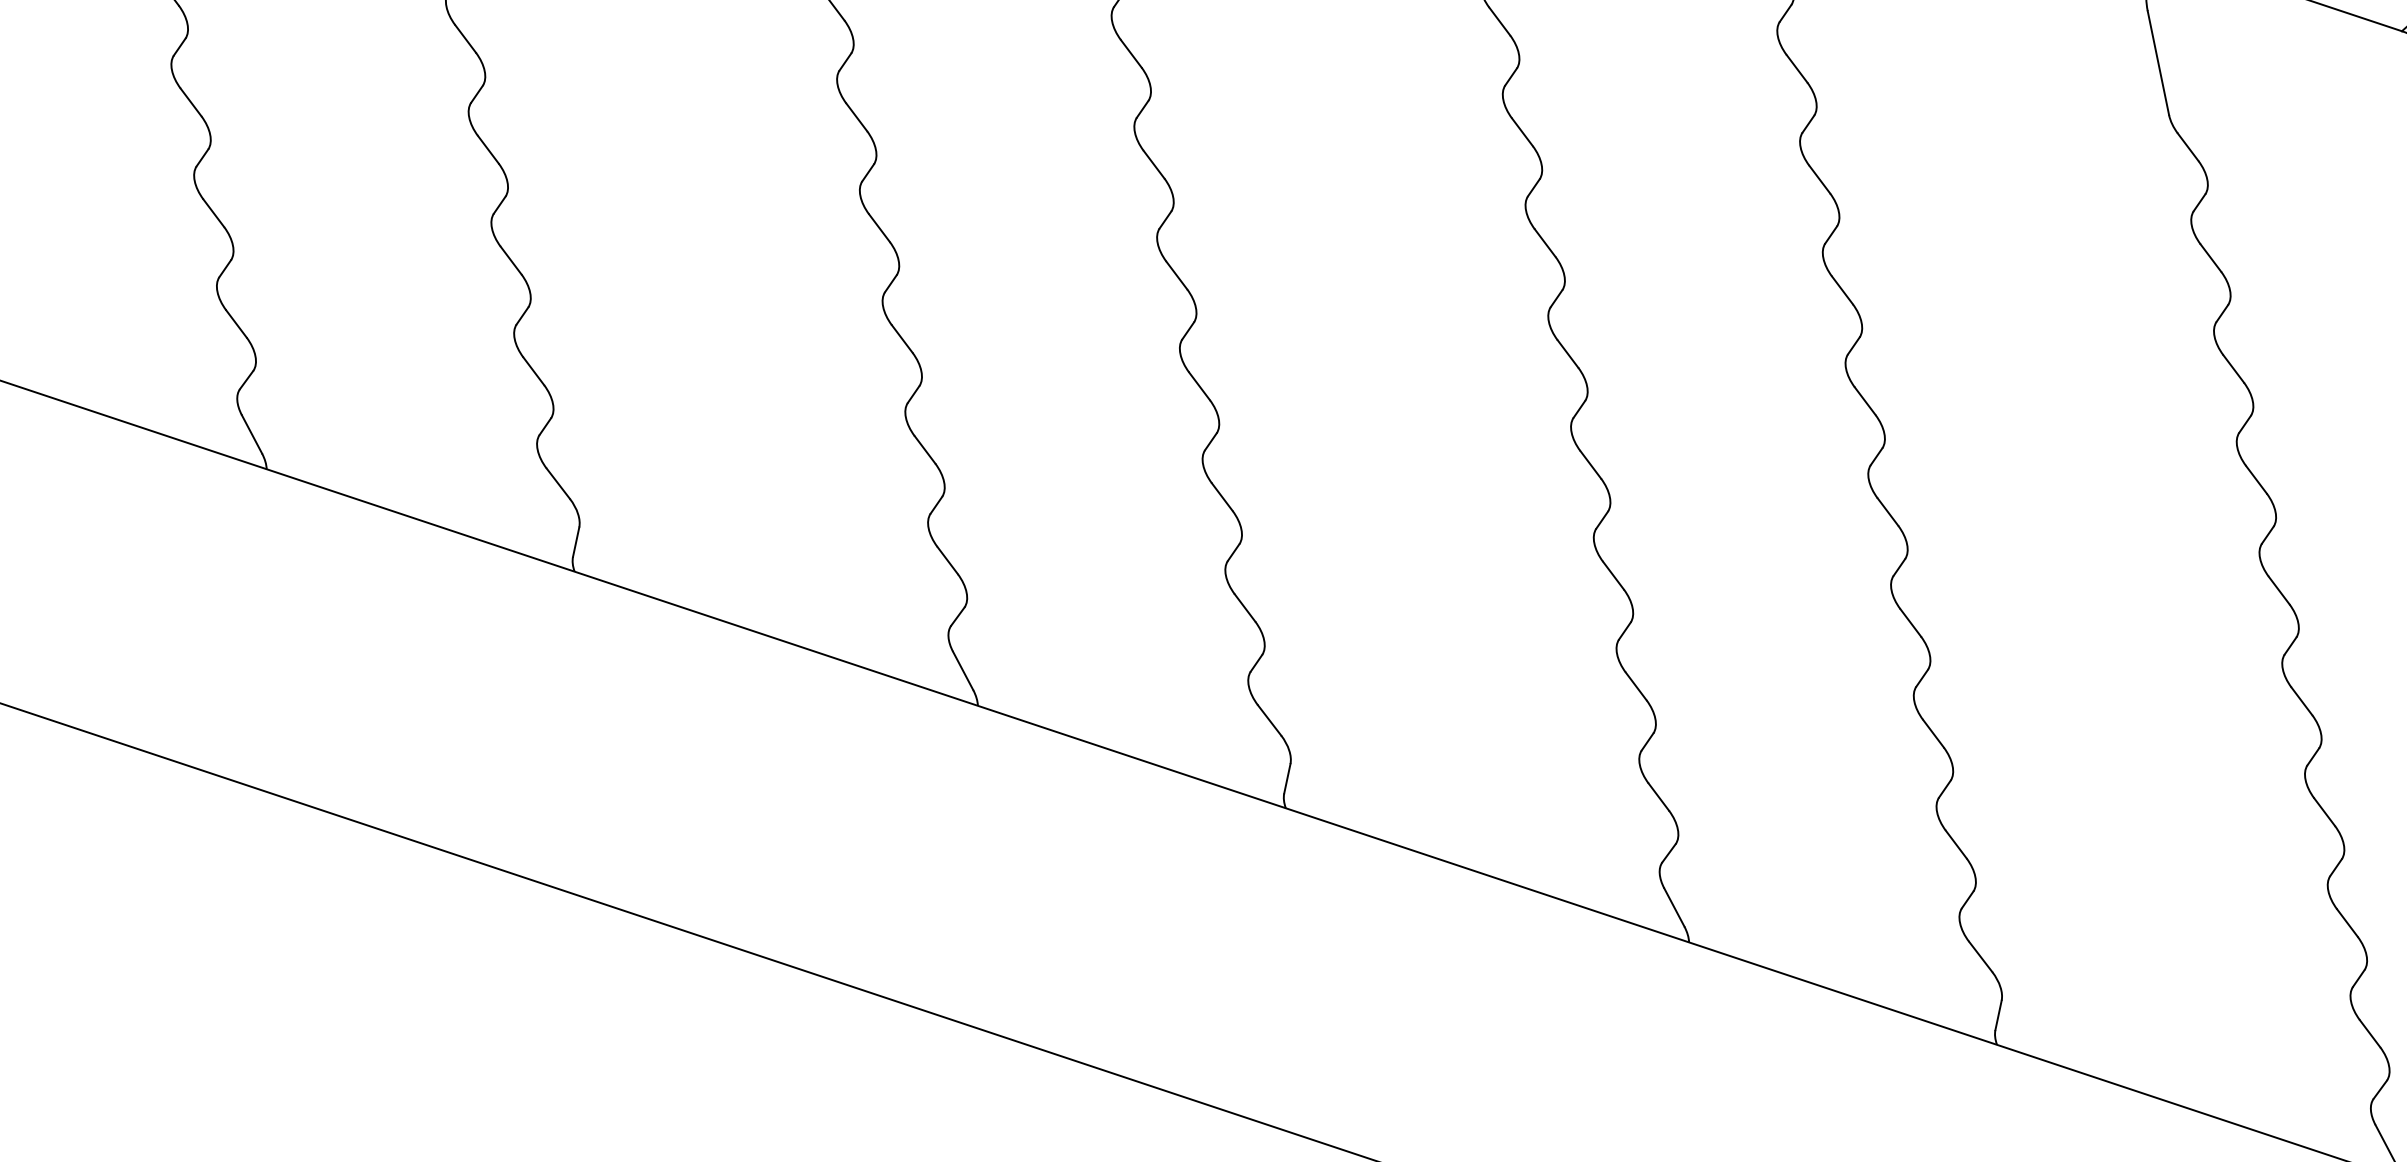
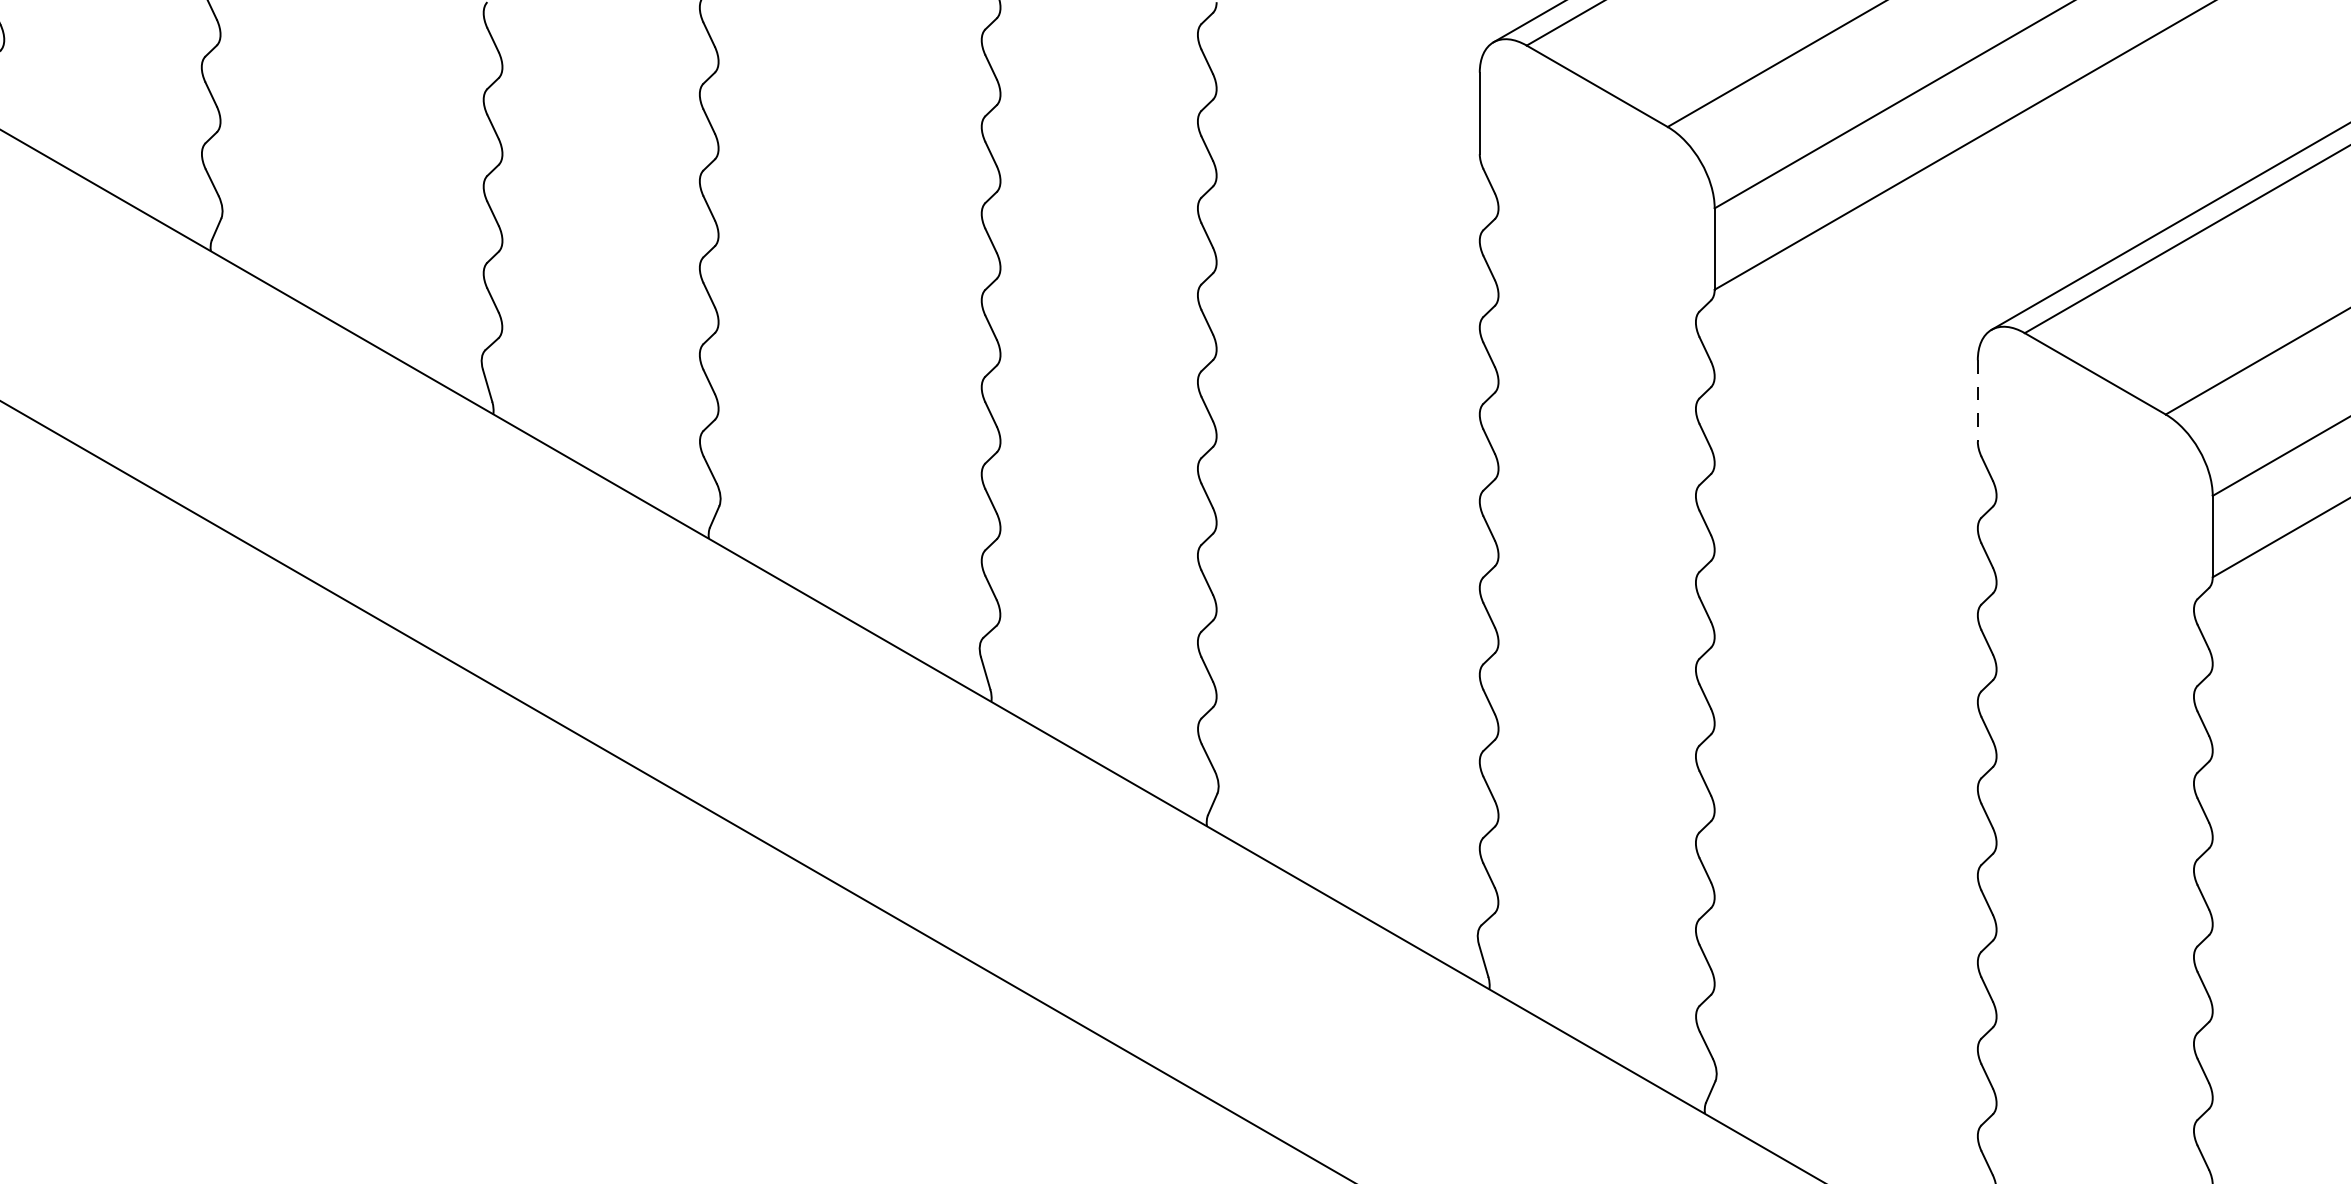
line: (2157, 62) -> (1977, 400), solid -> dashed

